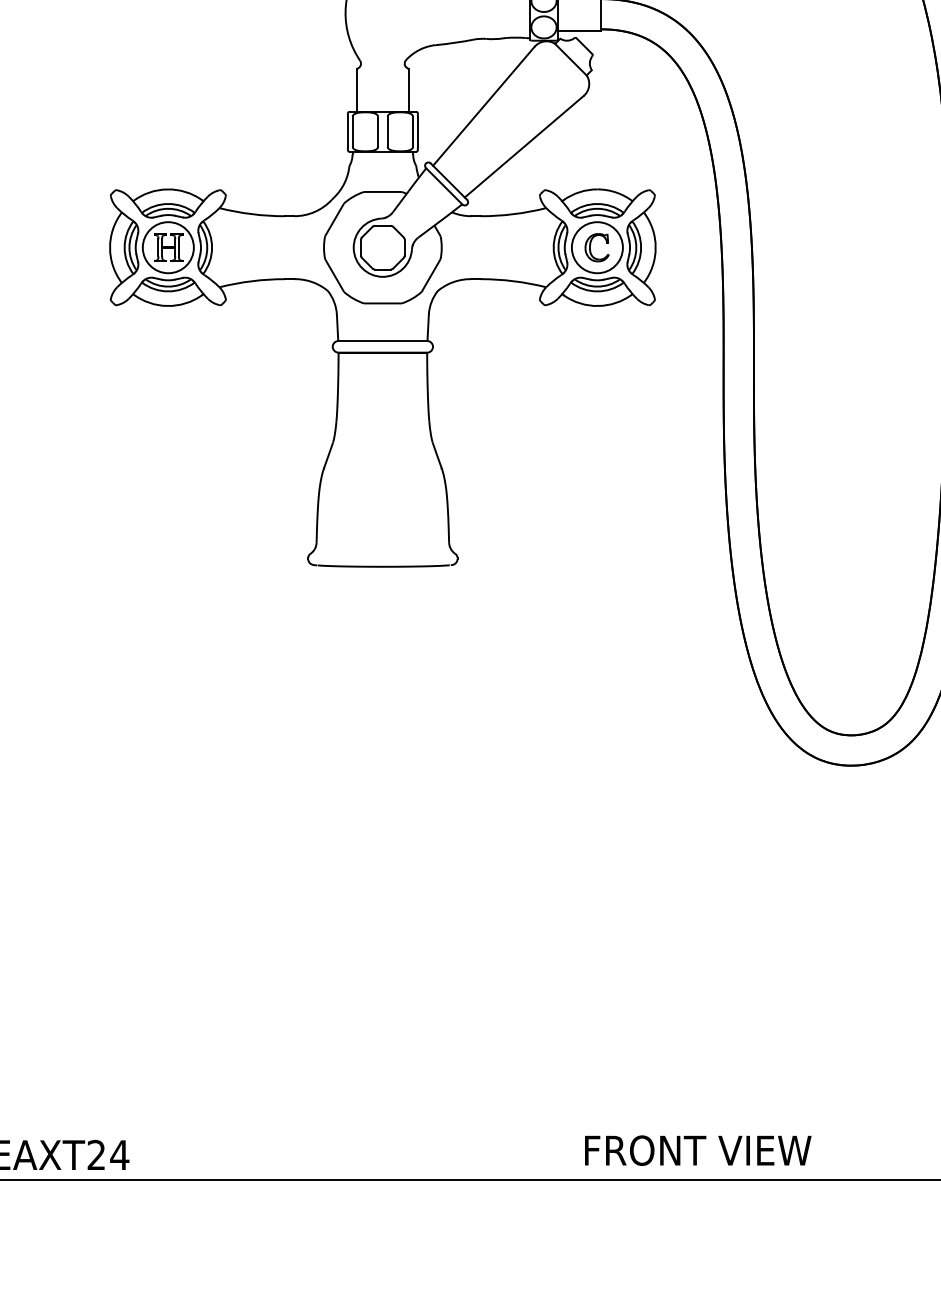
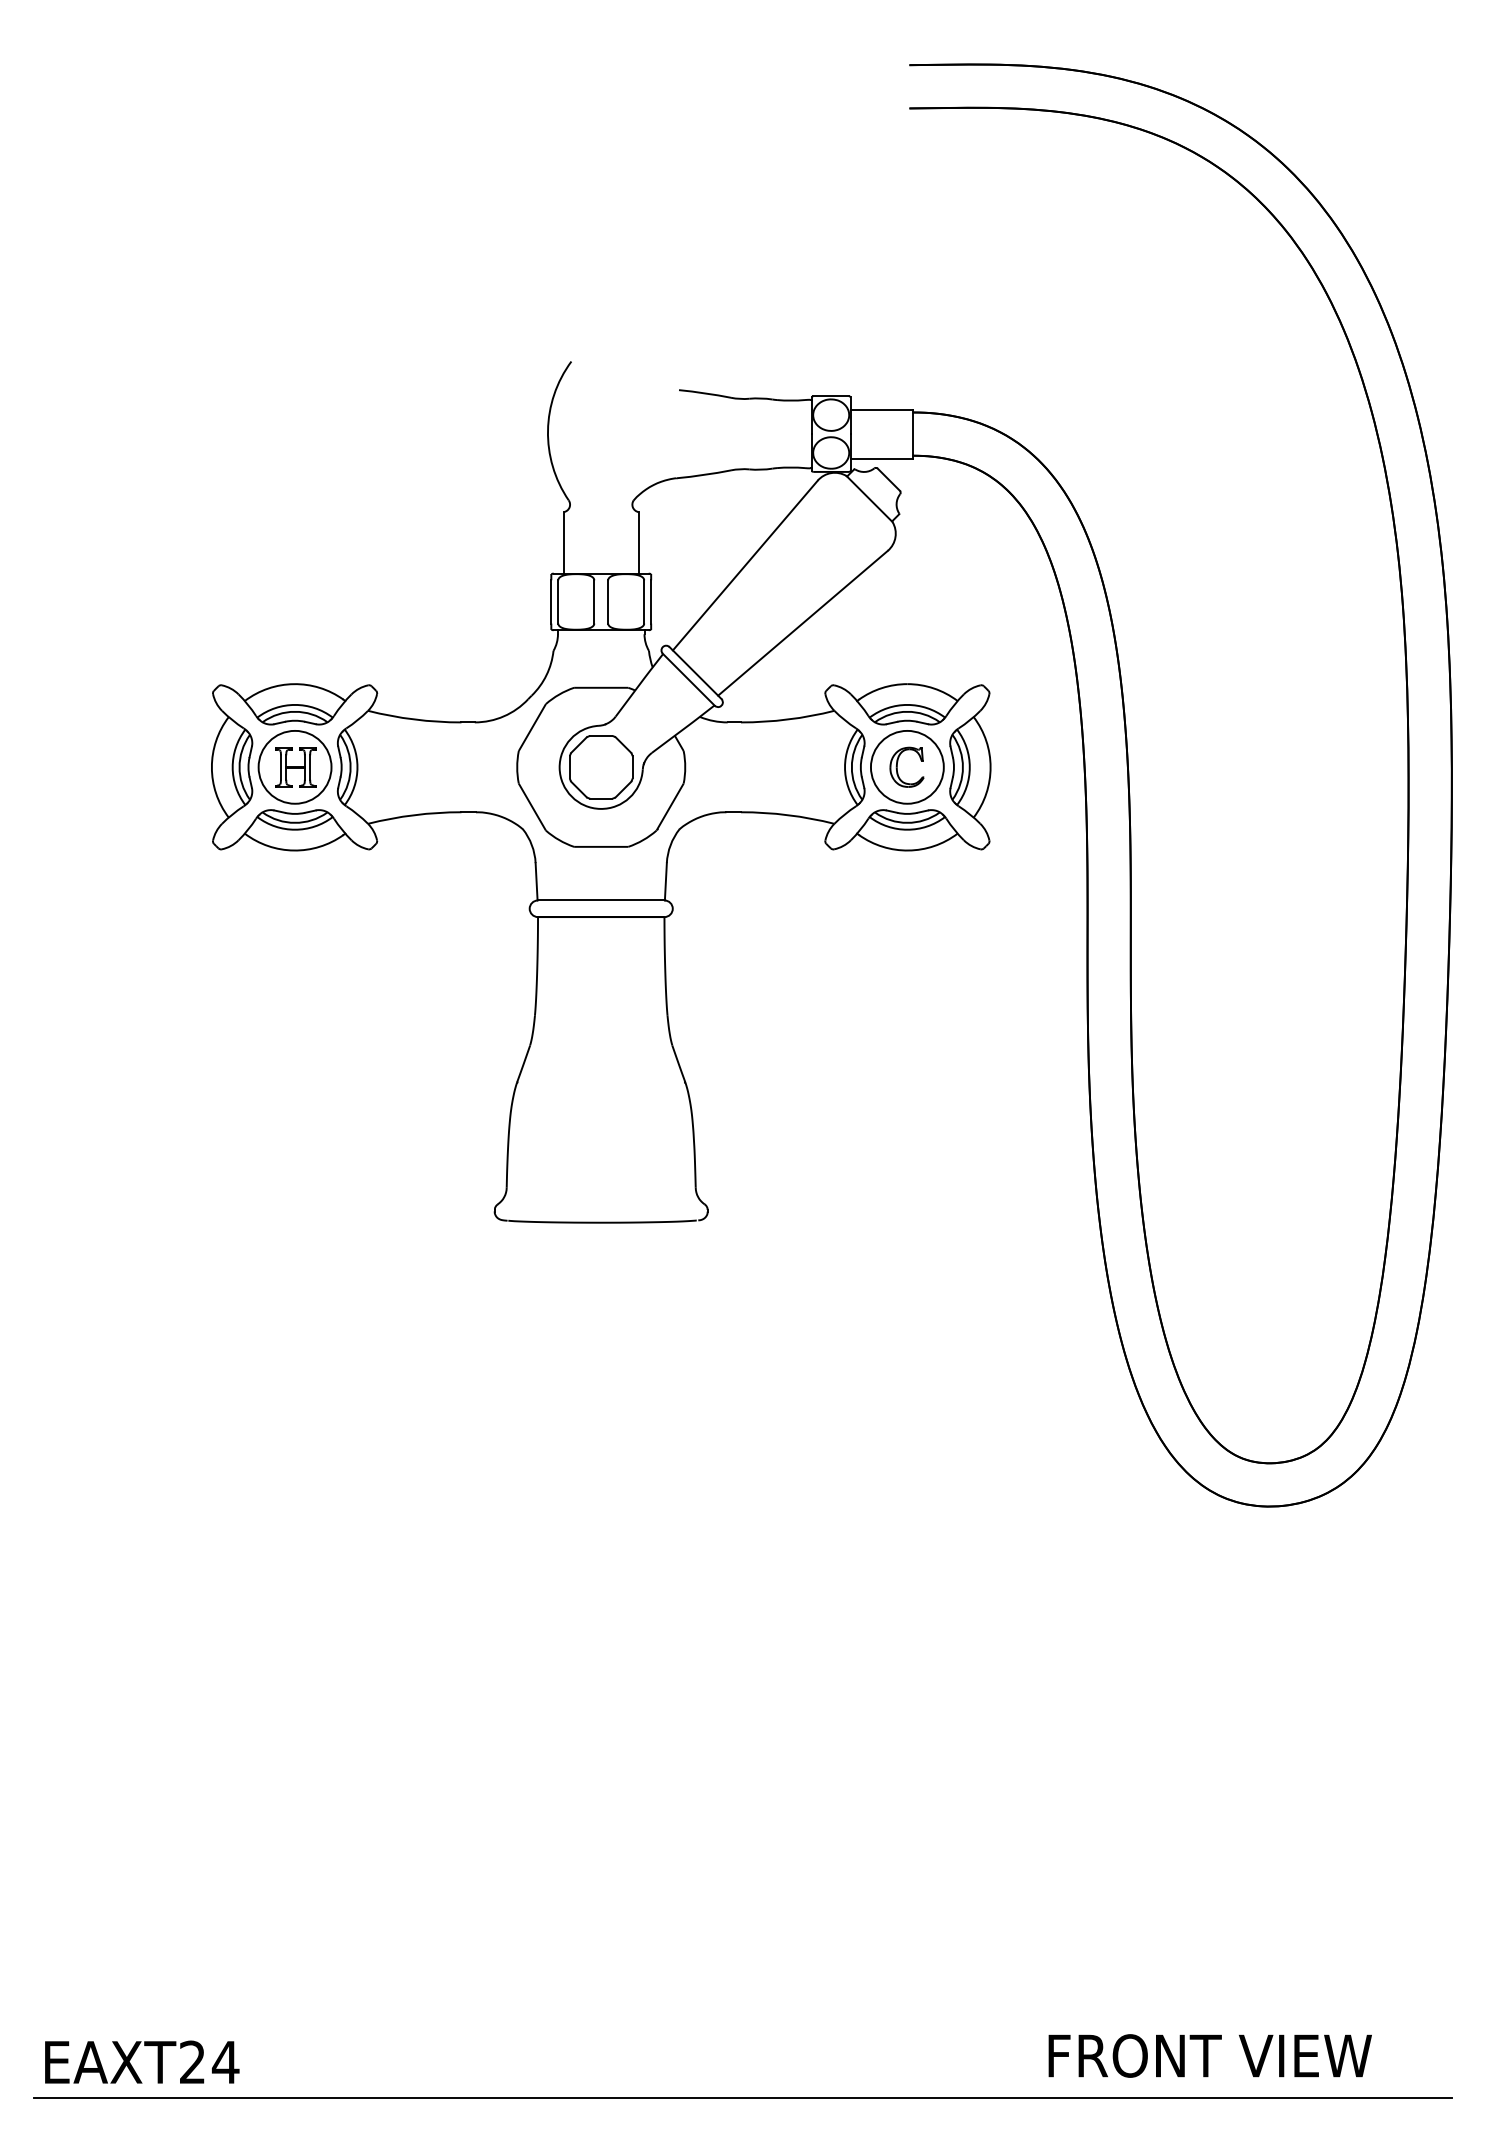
text: (697, 1150) -> (1209, 2055), moved

